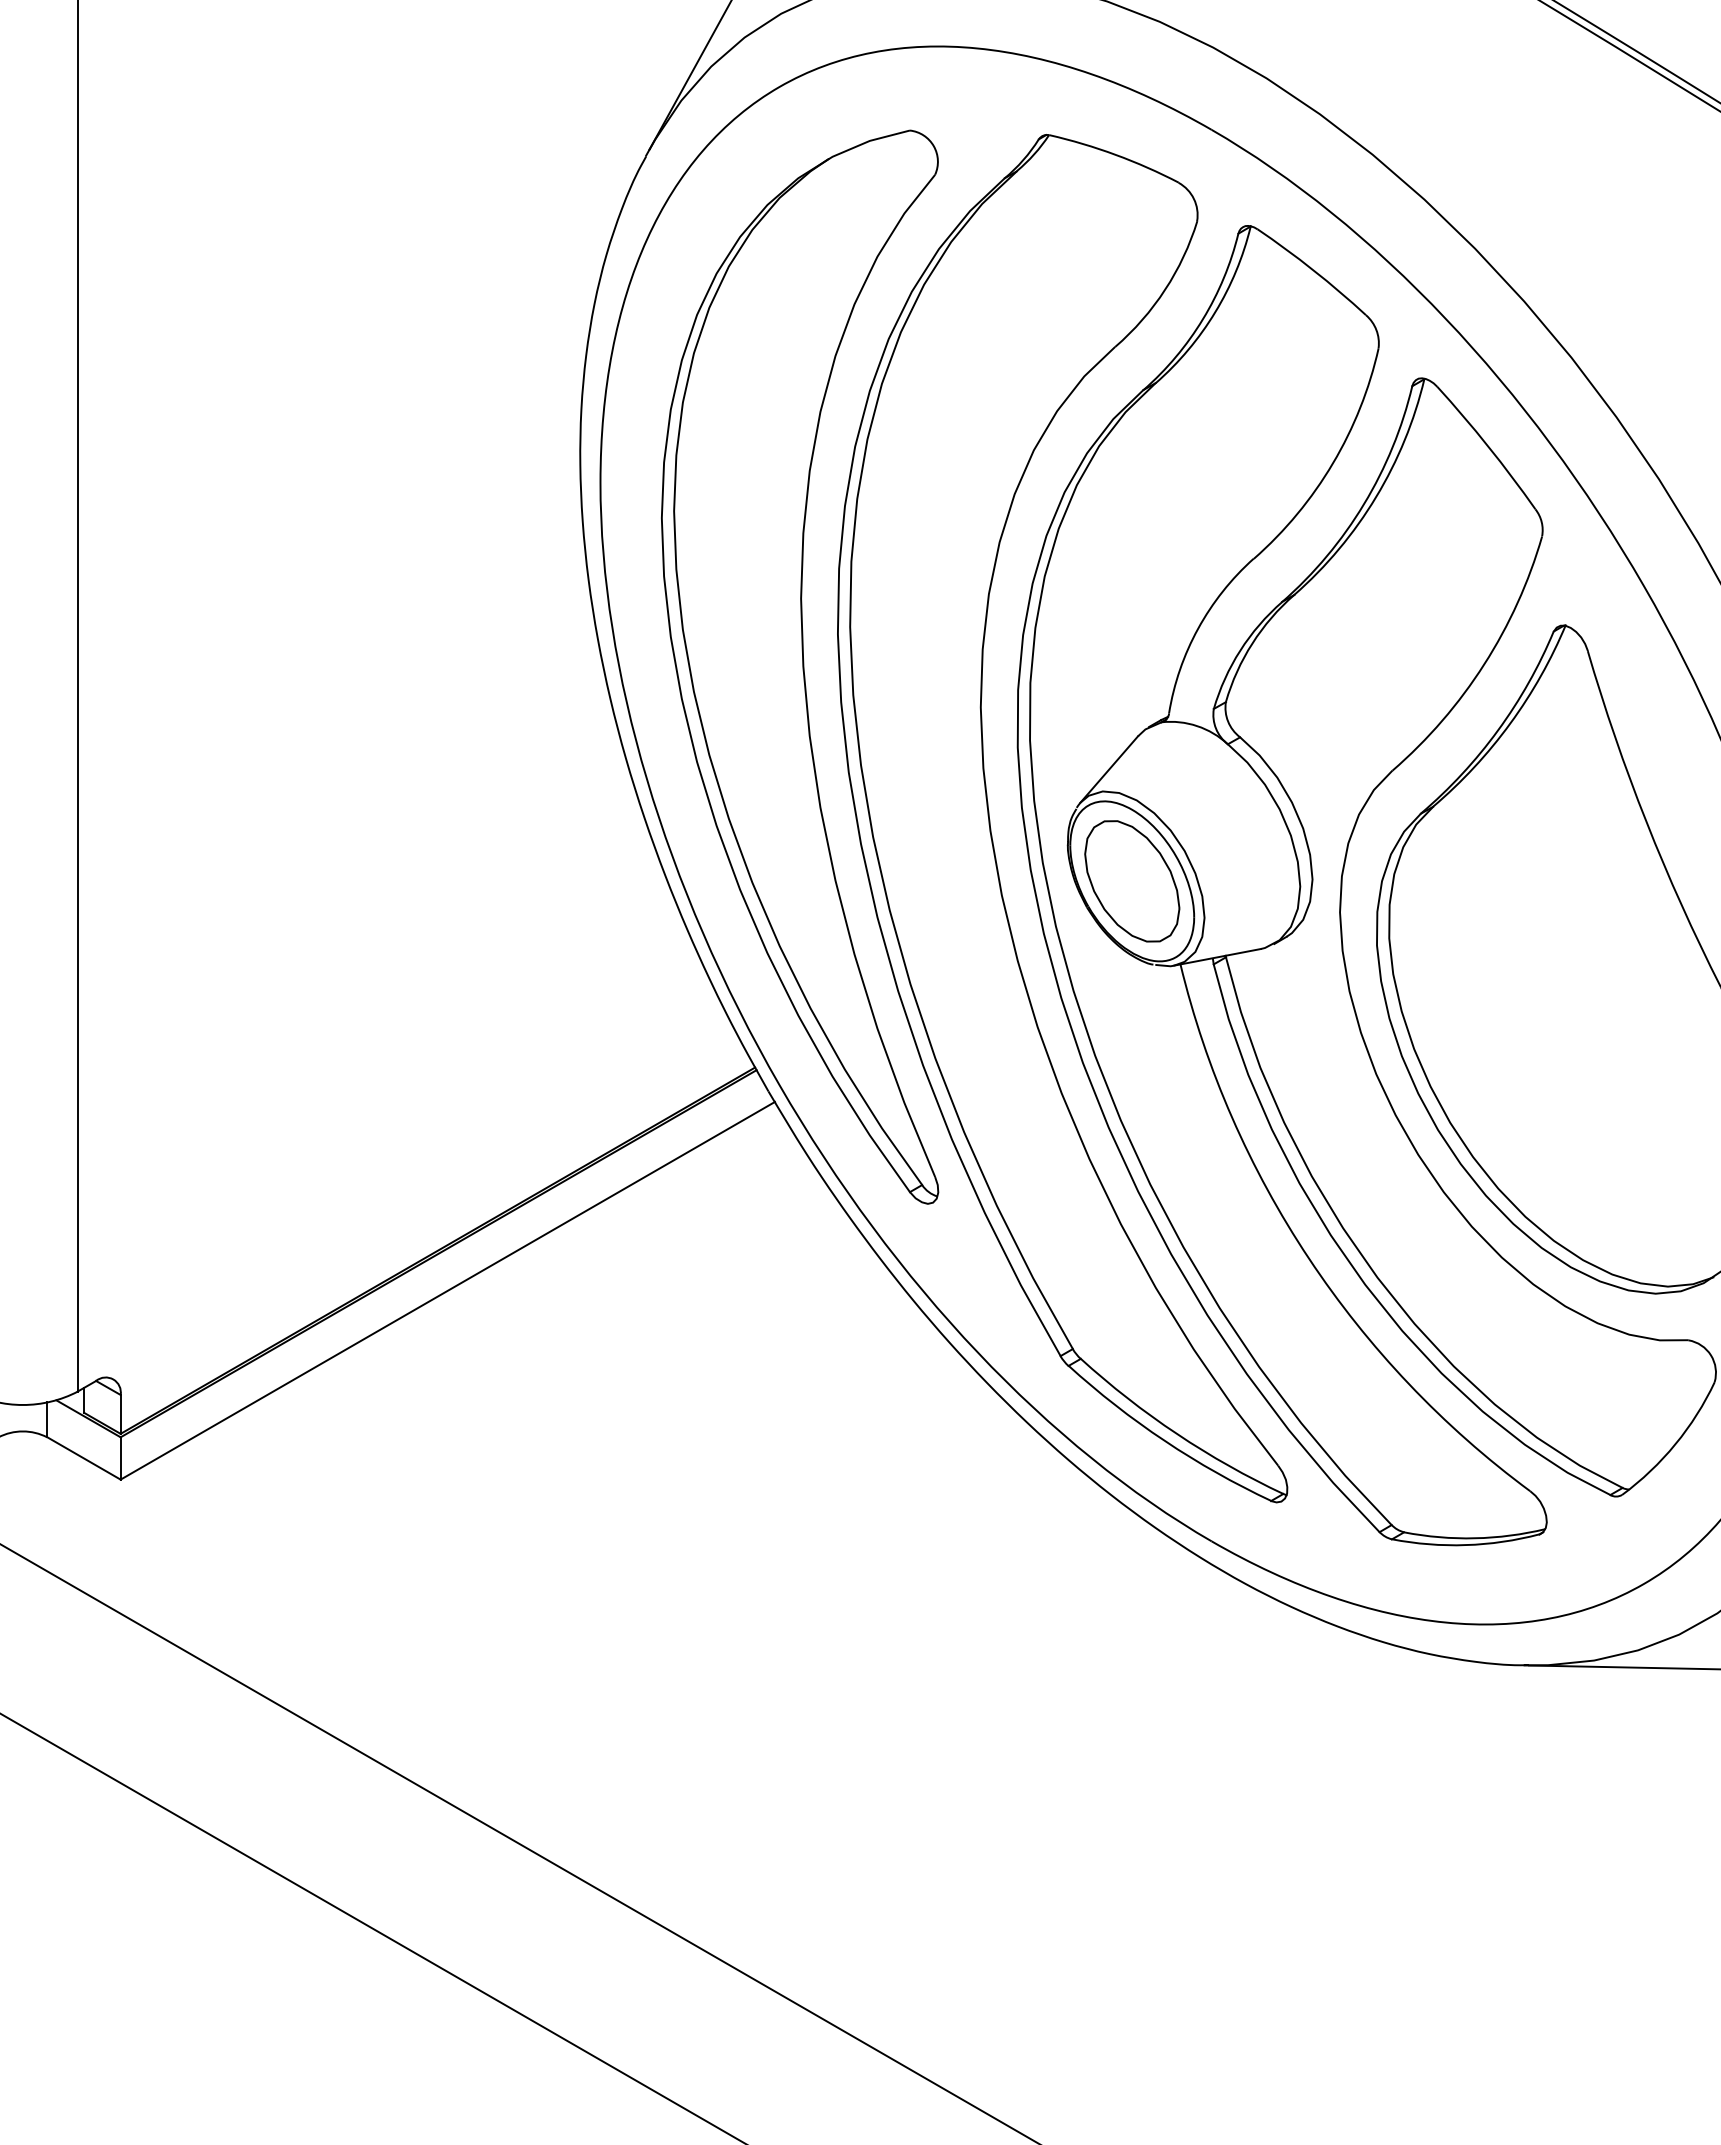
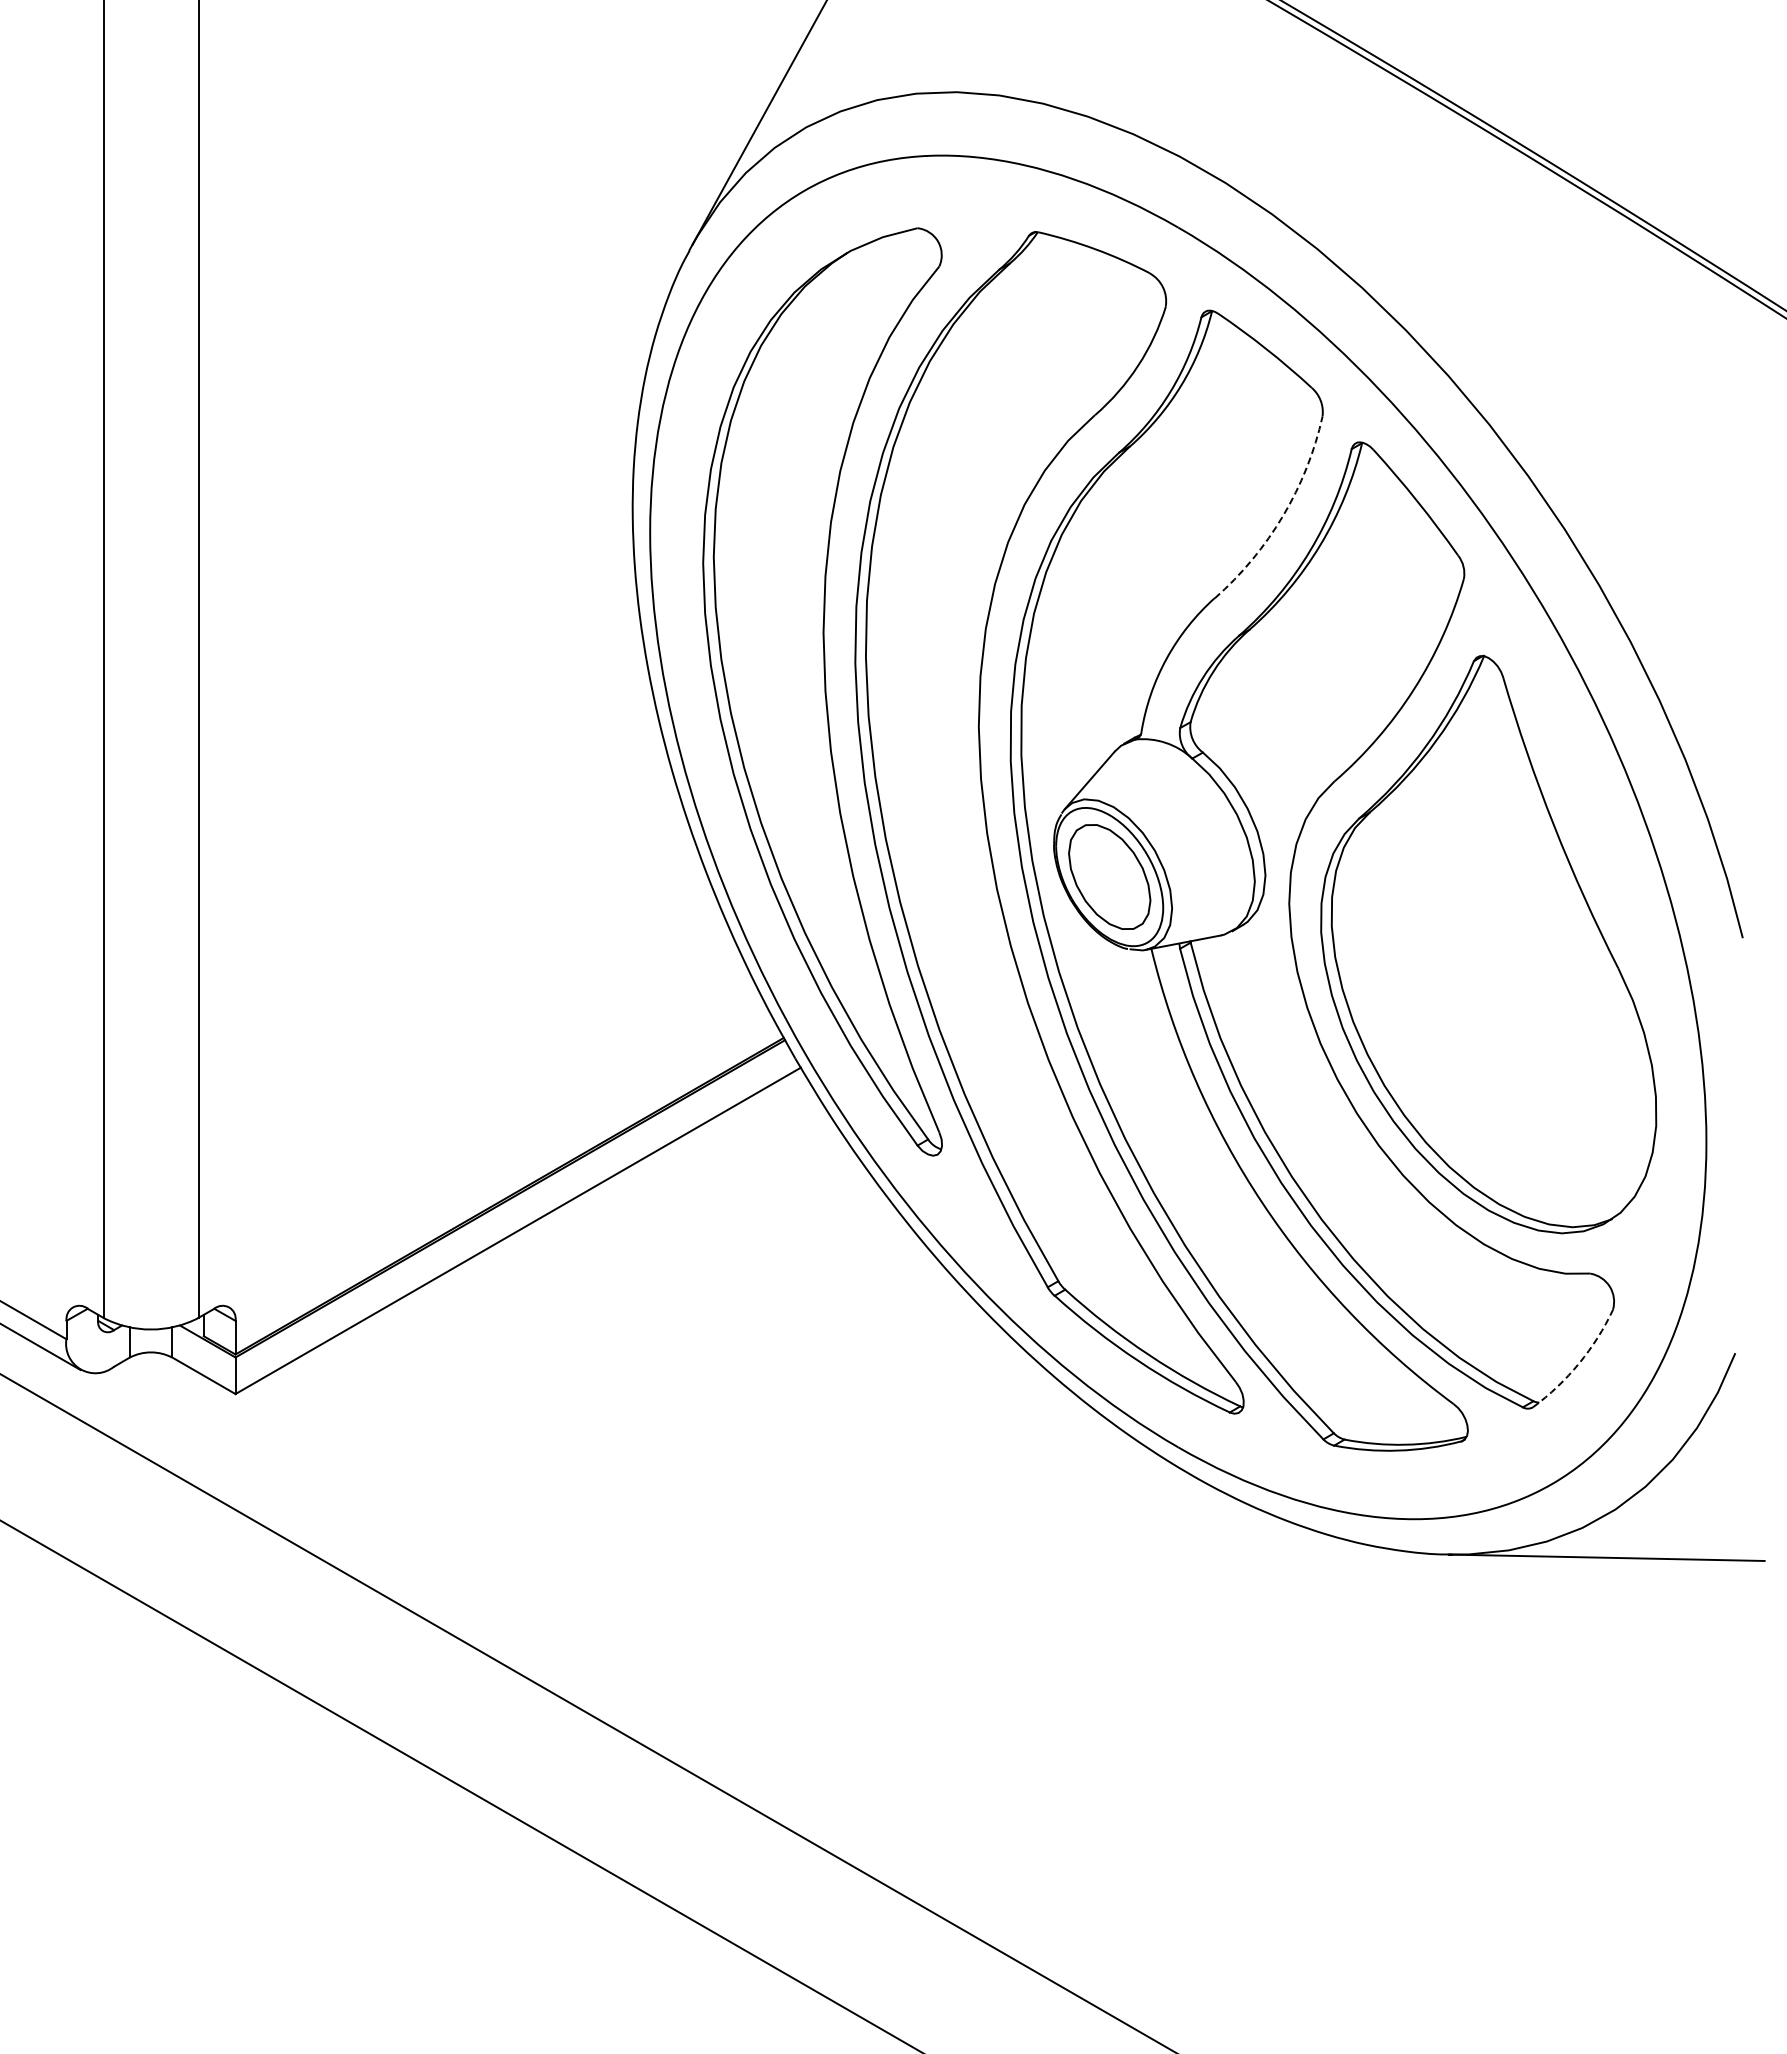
arc: (1333, 462) -> (1283, 515), solid -> dashed
arc: (1675, 1444) -> (1579, 1363), solid -> dashed

